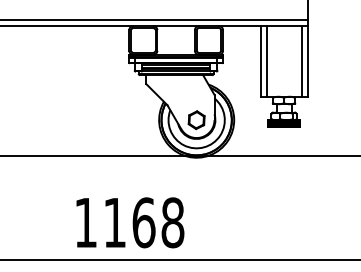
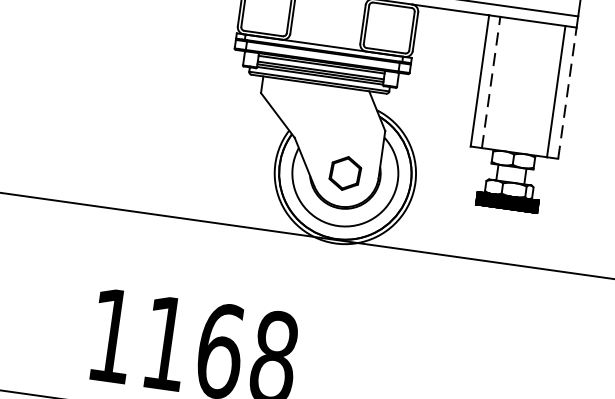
line: (266, 61) -> (490, 82), solid -> dashed
line: (307, 61) -> (567, 93), solid -> dashed

